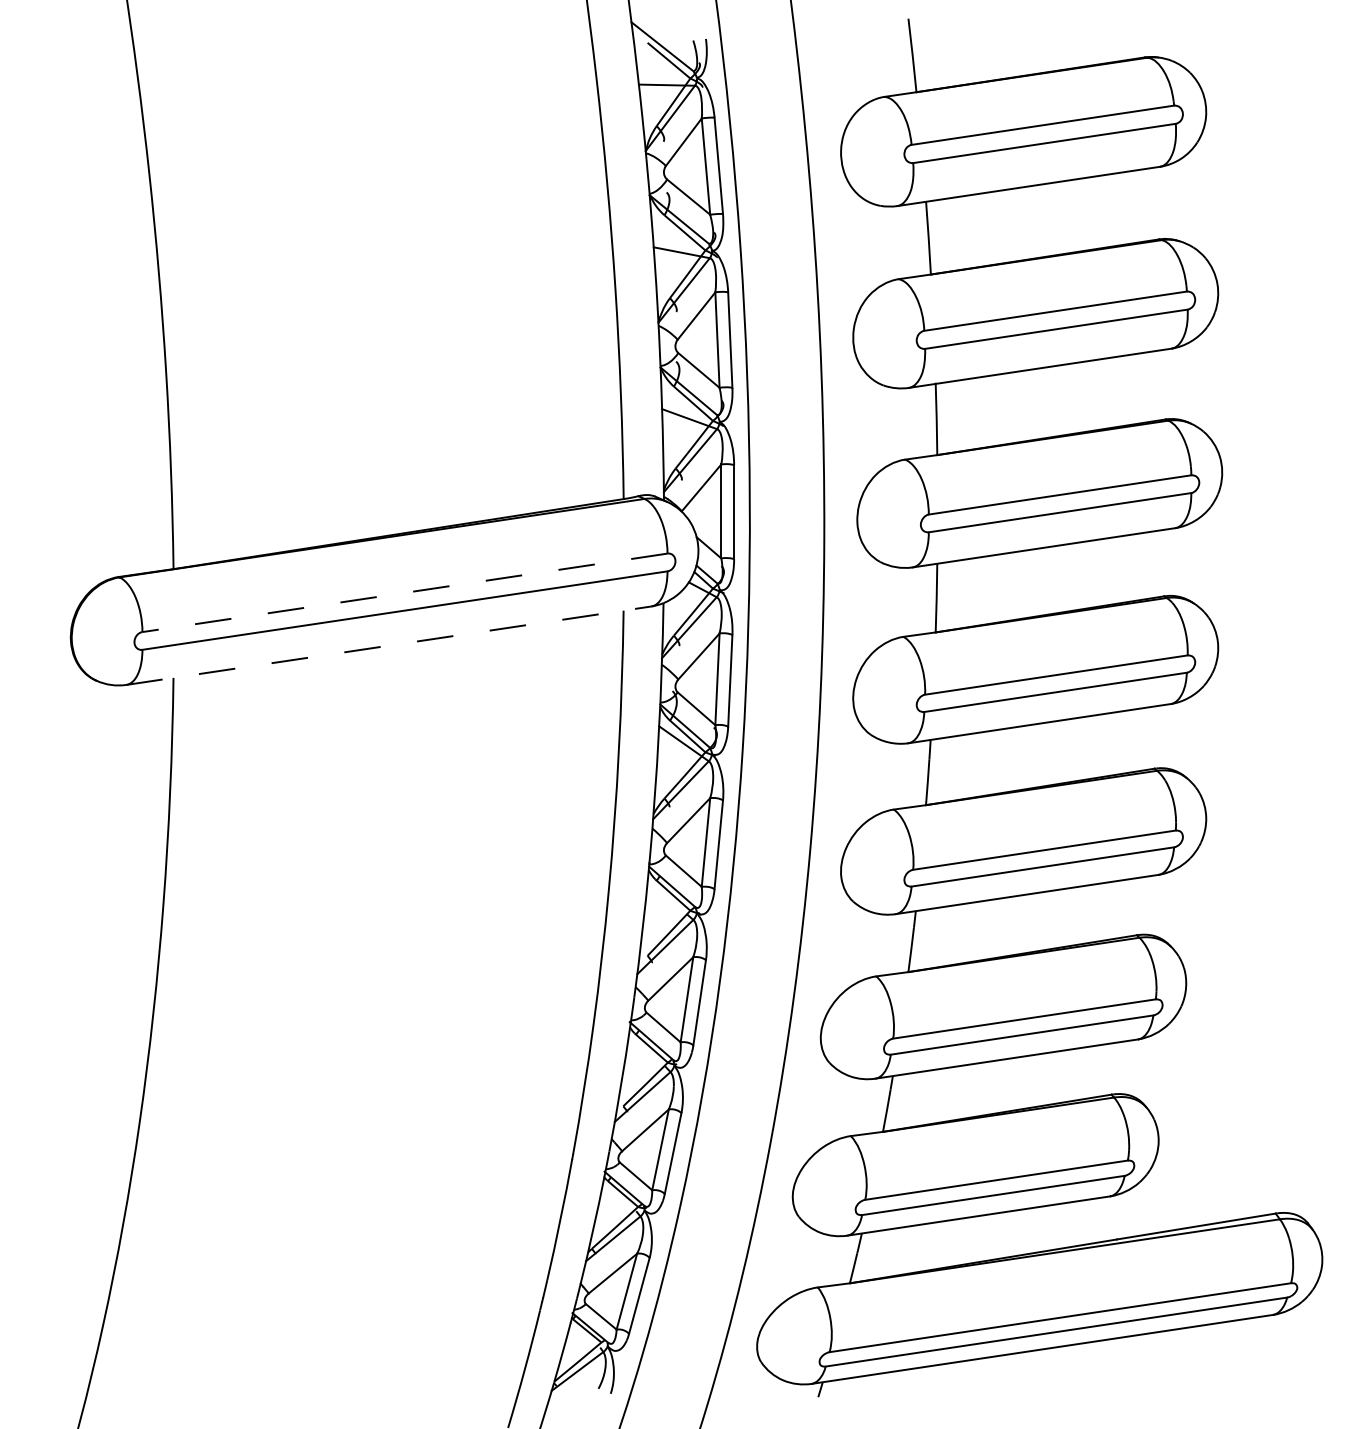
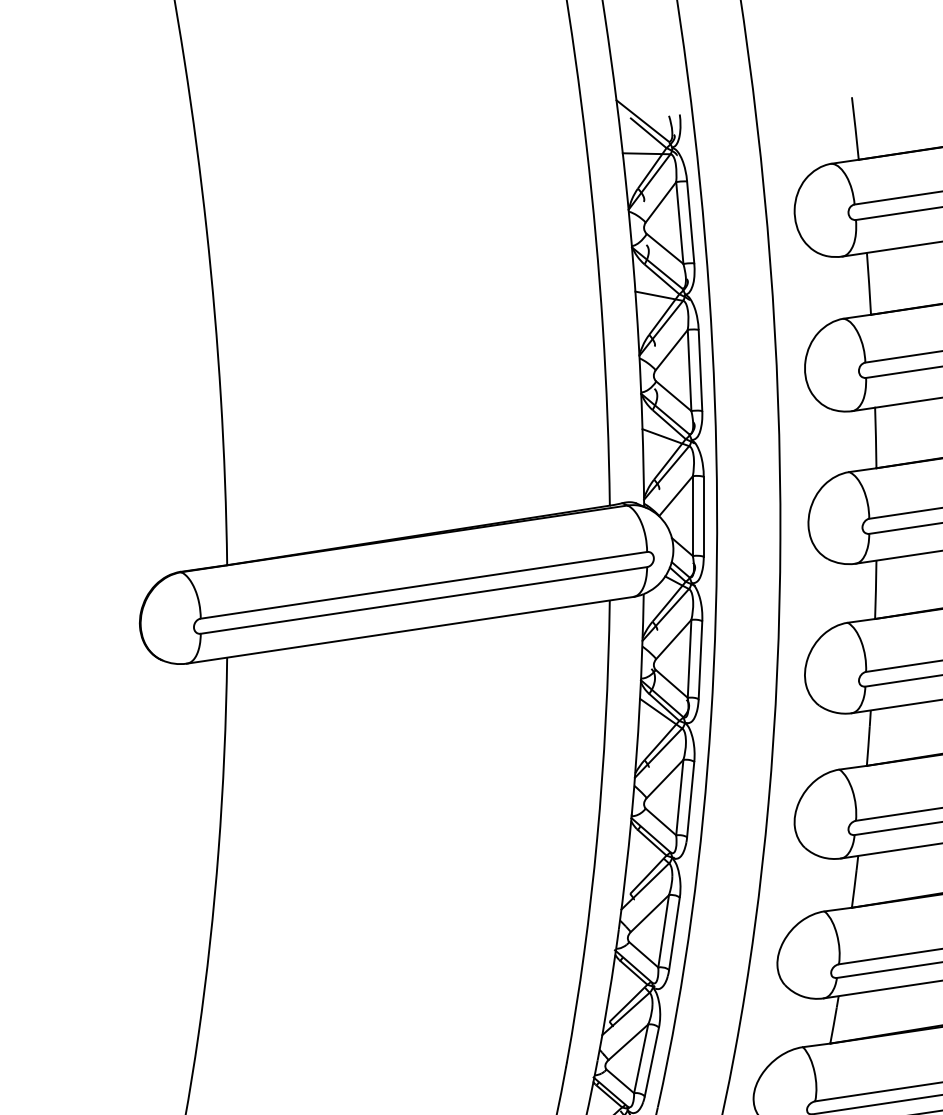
line: (404, 592) -> (423, 585), dashed -> solid
line: (389, 645) -> (410, 630), dashed -> solid

